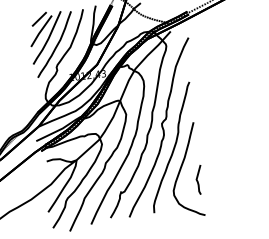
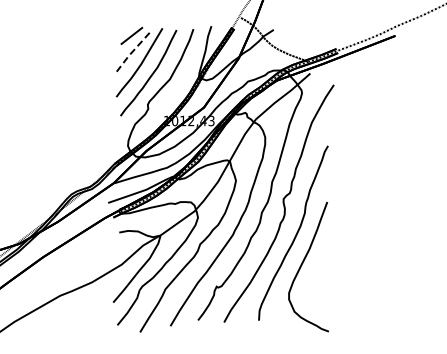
line: (40, 31) -> (131, 53), solid -> dashed
curve: (197, 179) -> (323, 281), removed

